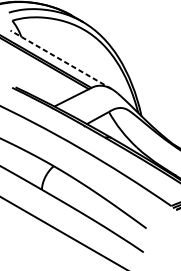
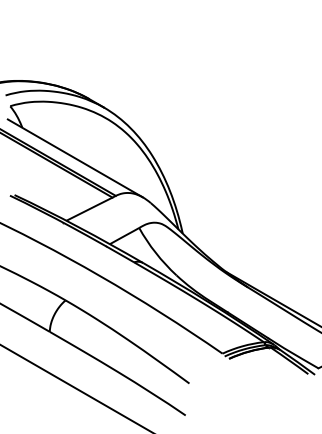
line: (61, 59) -> (75, 158), dashed -> solid

